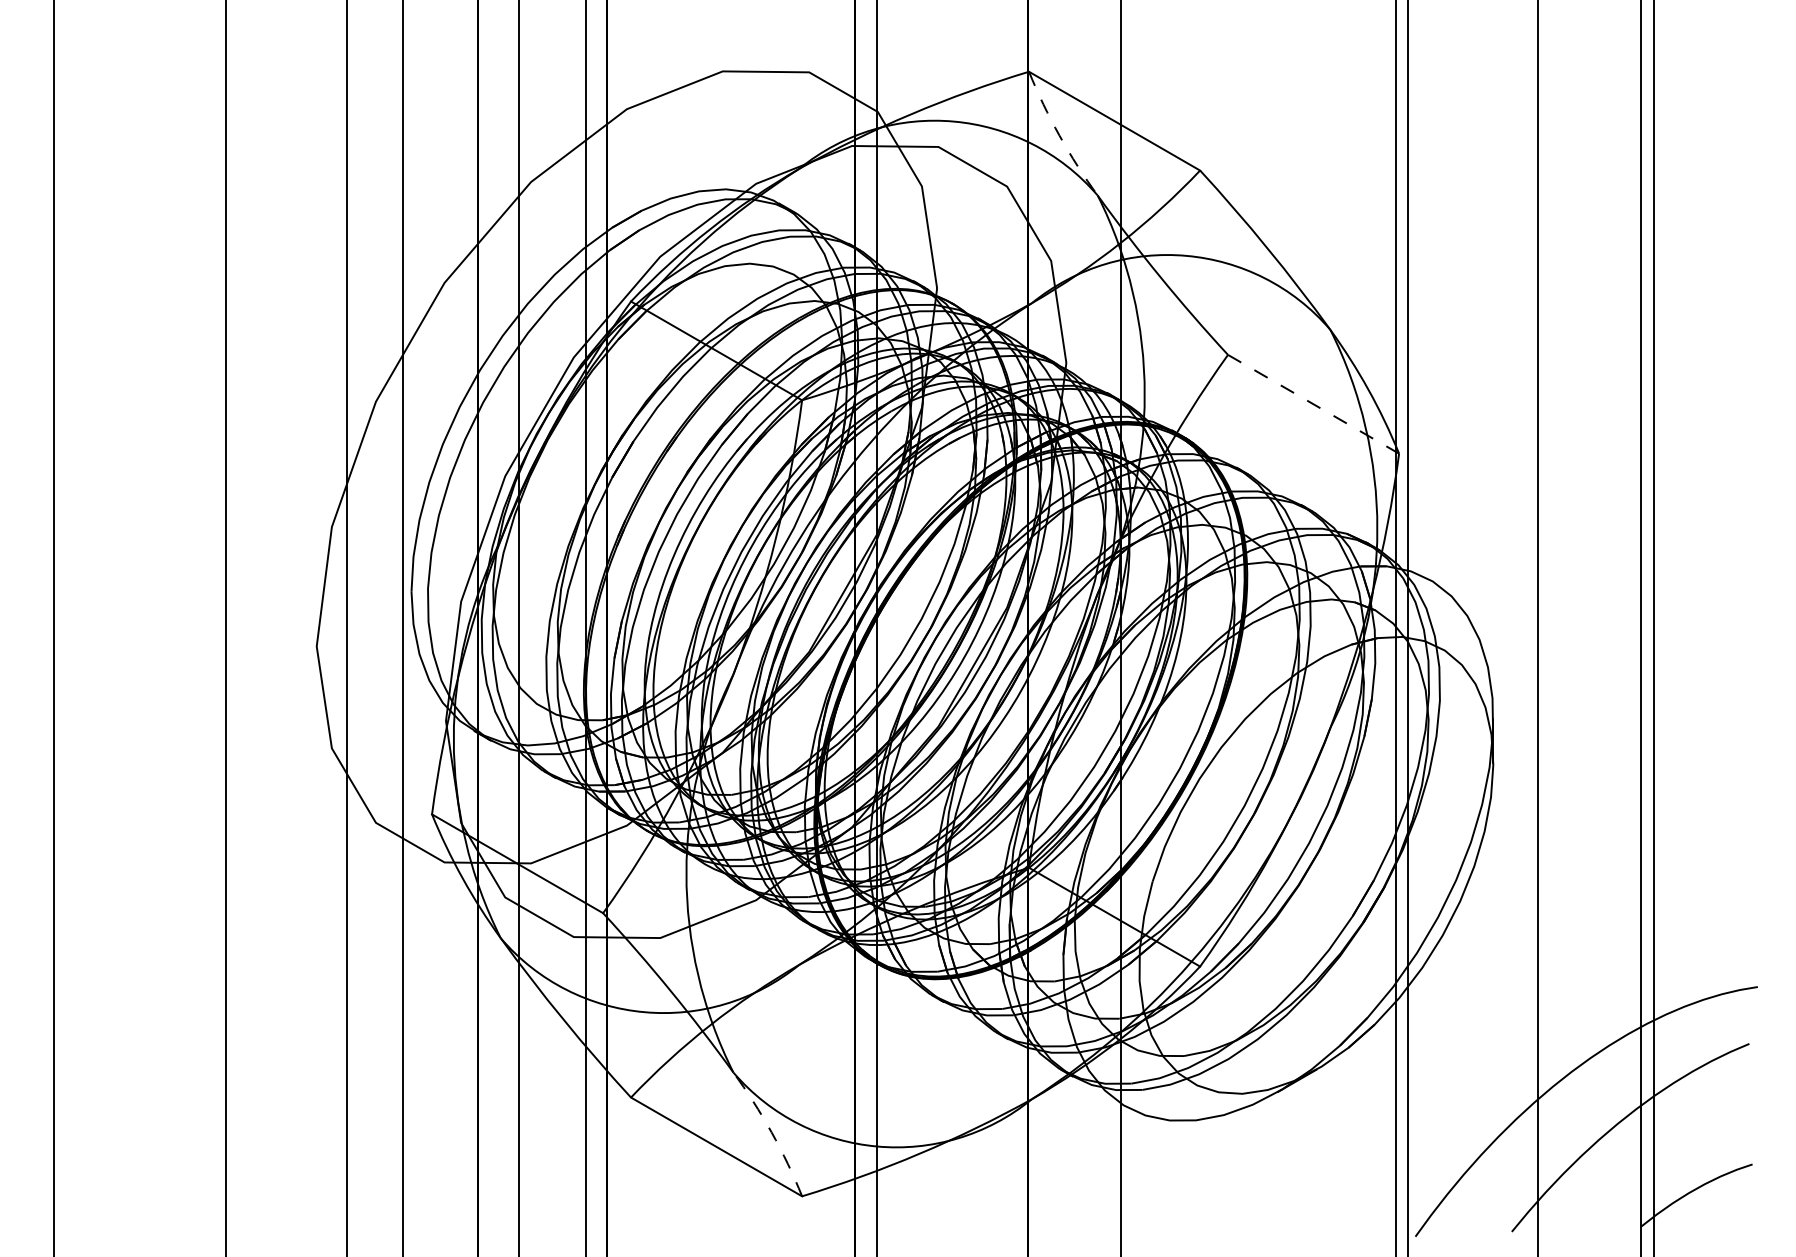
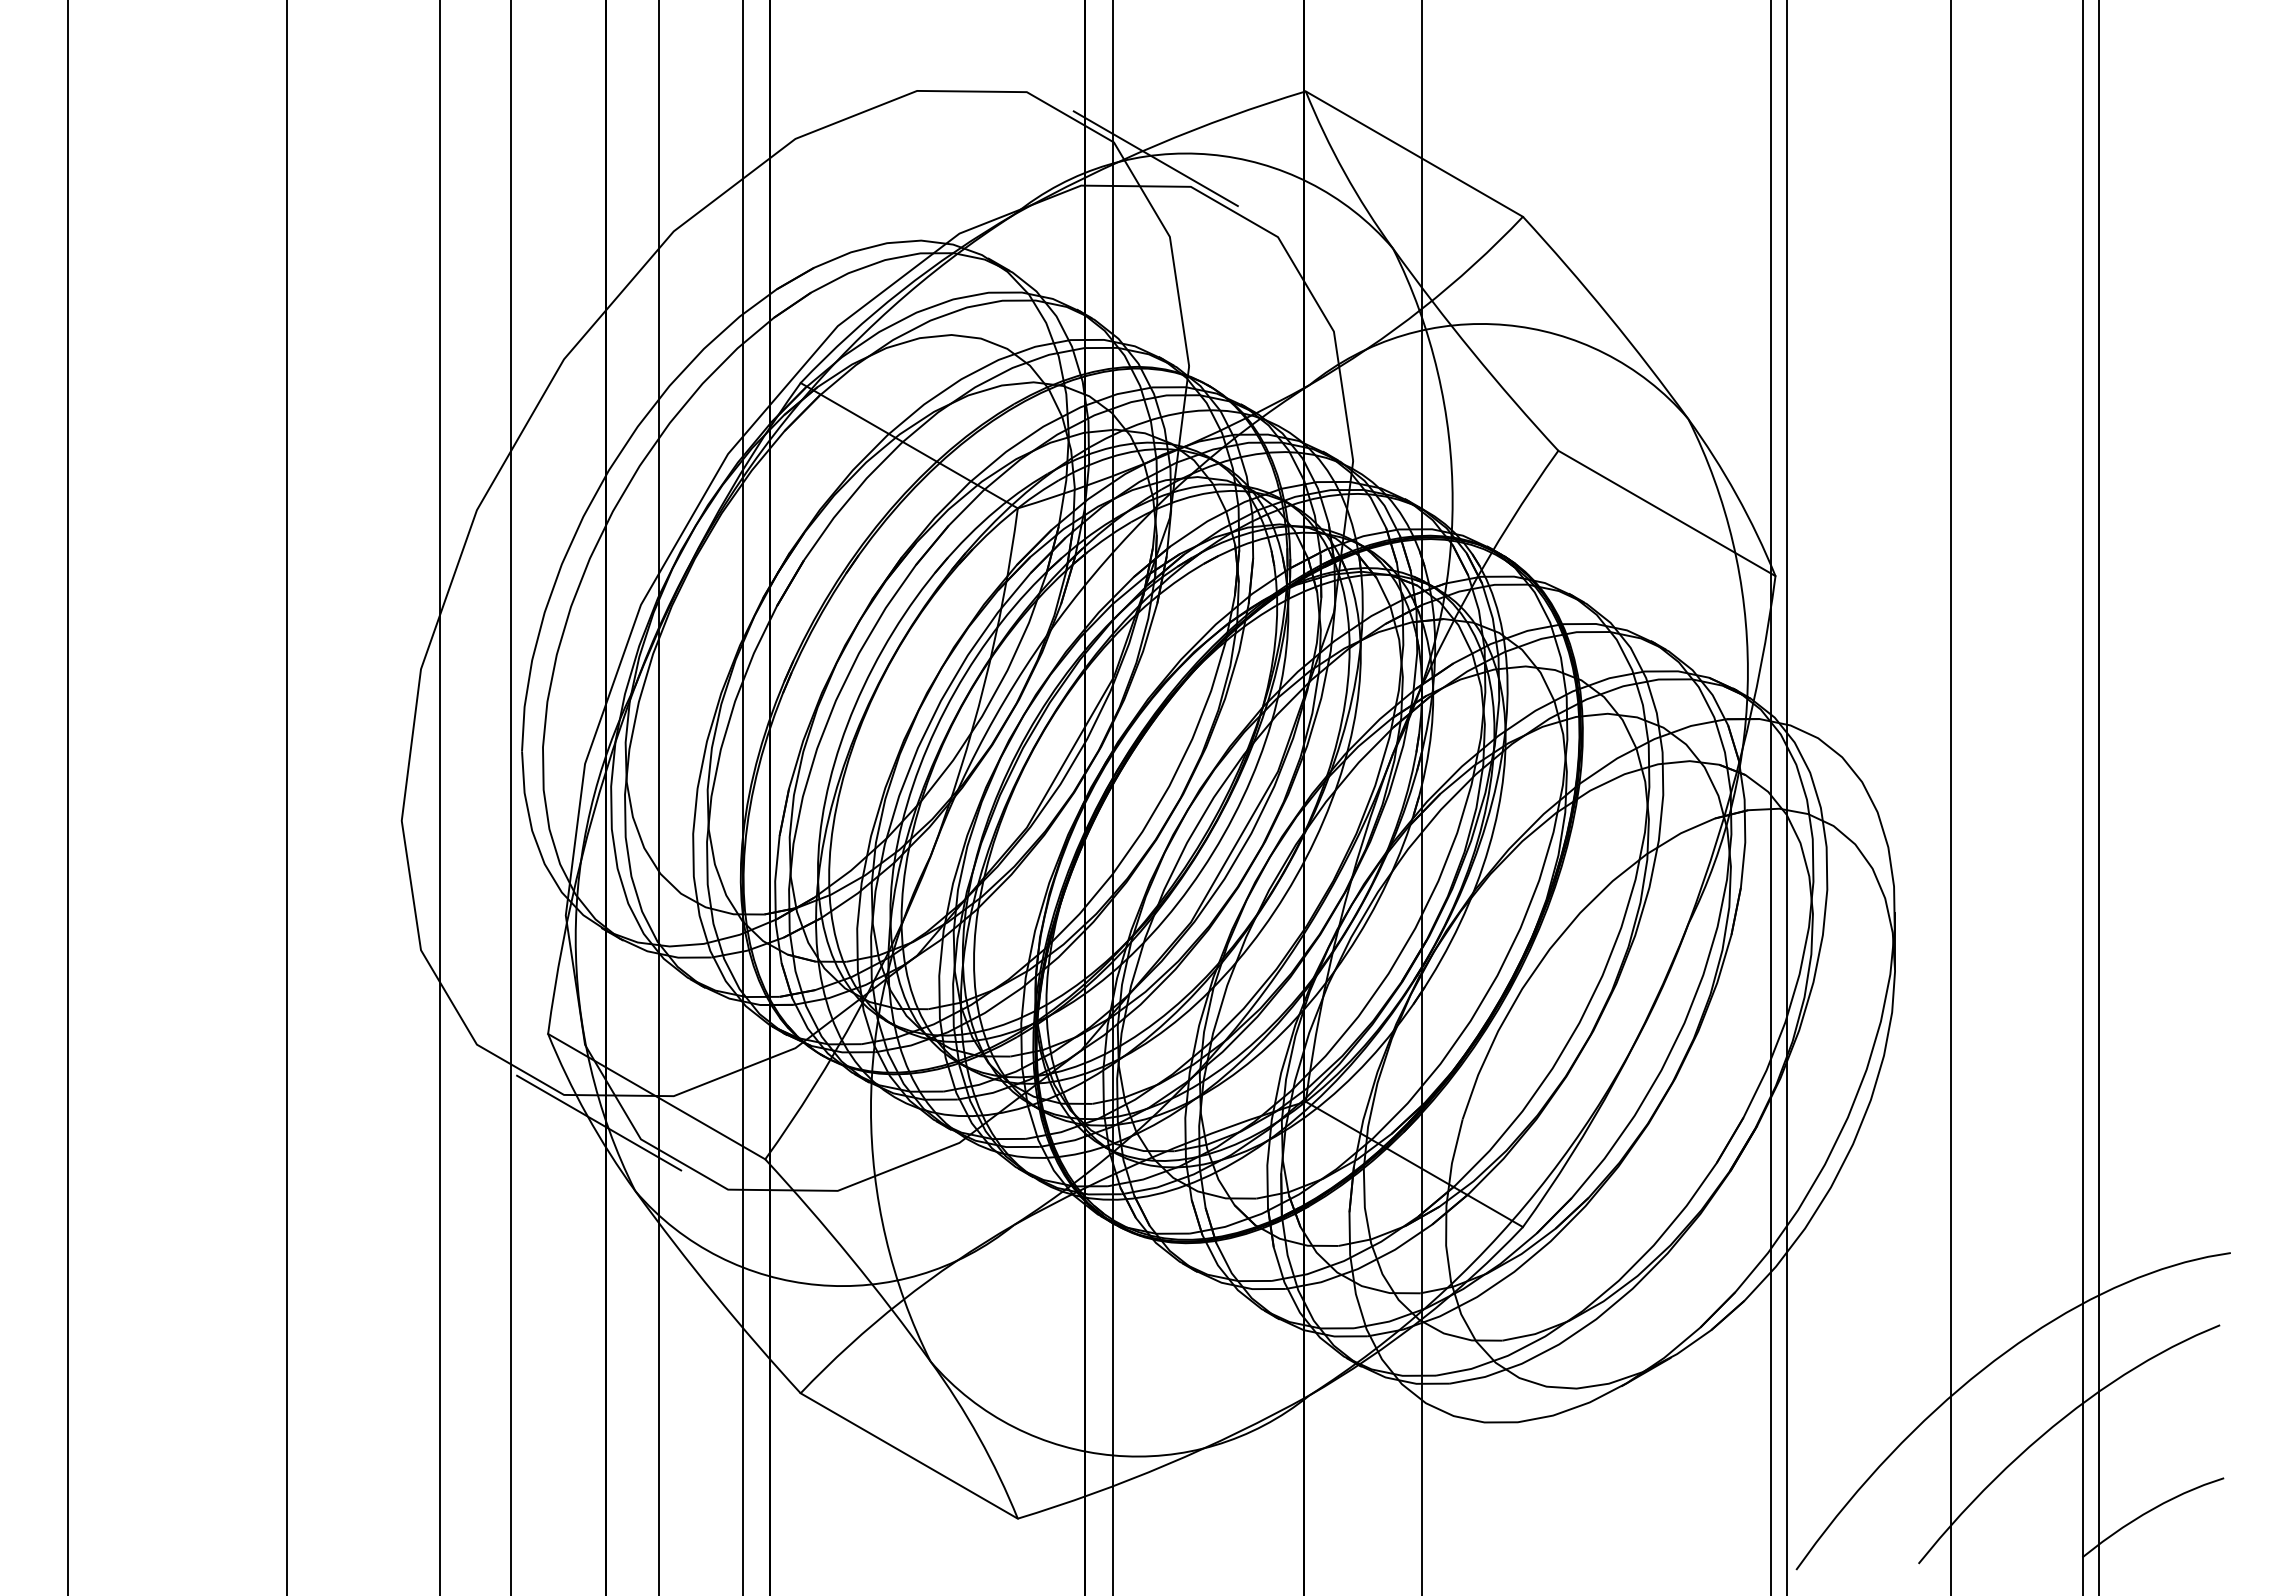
line: (910, 124) -> (1155, 158), added
arc: (1059, 135) -> (1344, 172), dashed -> solid
line: (1314, 404) -> (1667, 513), dashed -> solid
line: (472, 884) -> (599, 1122), added
arc: (771, 1132) -> (979, 1437), dashed -> solid

